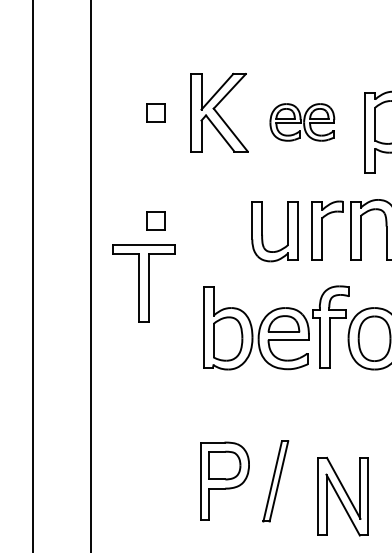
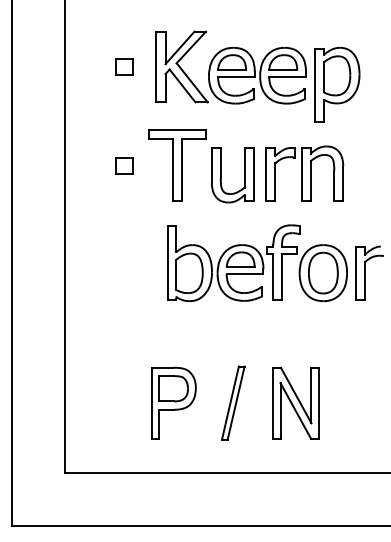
part: (302, 122) -> (257, 75), size x1.67
part: (144, 283) -> (177, 165), moved
part: (224, 480) -> (173, 402), moved
part: (342, 495) -> (295, 402), moved

